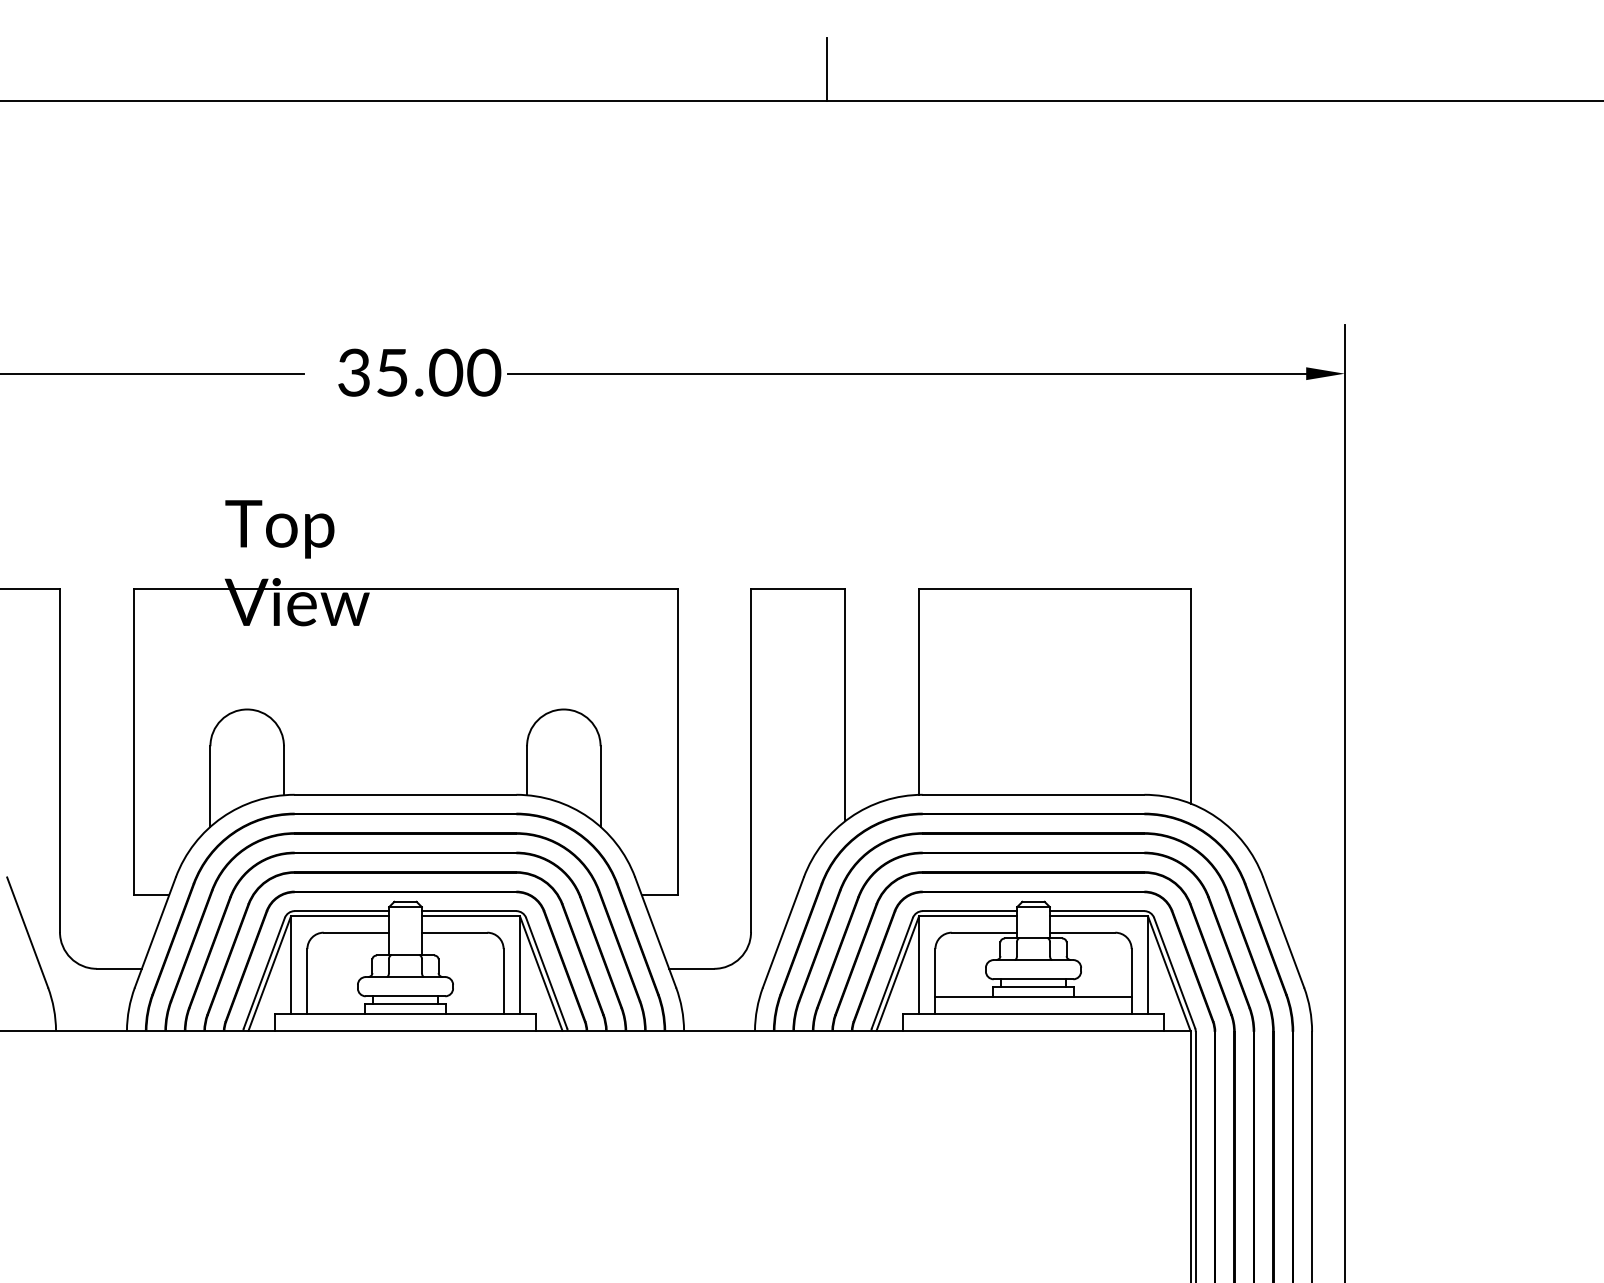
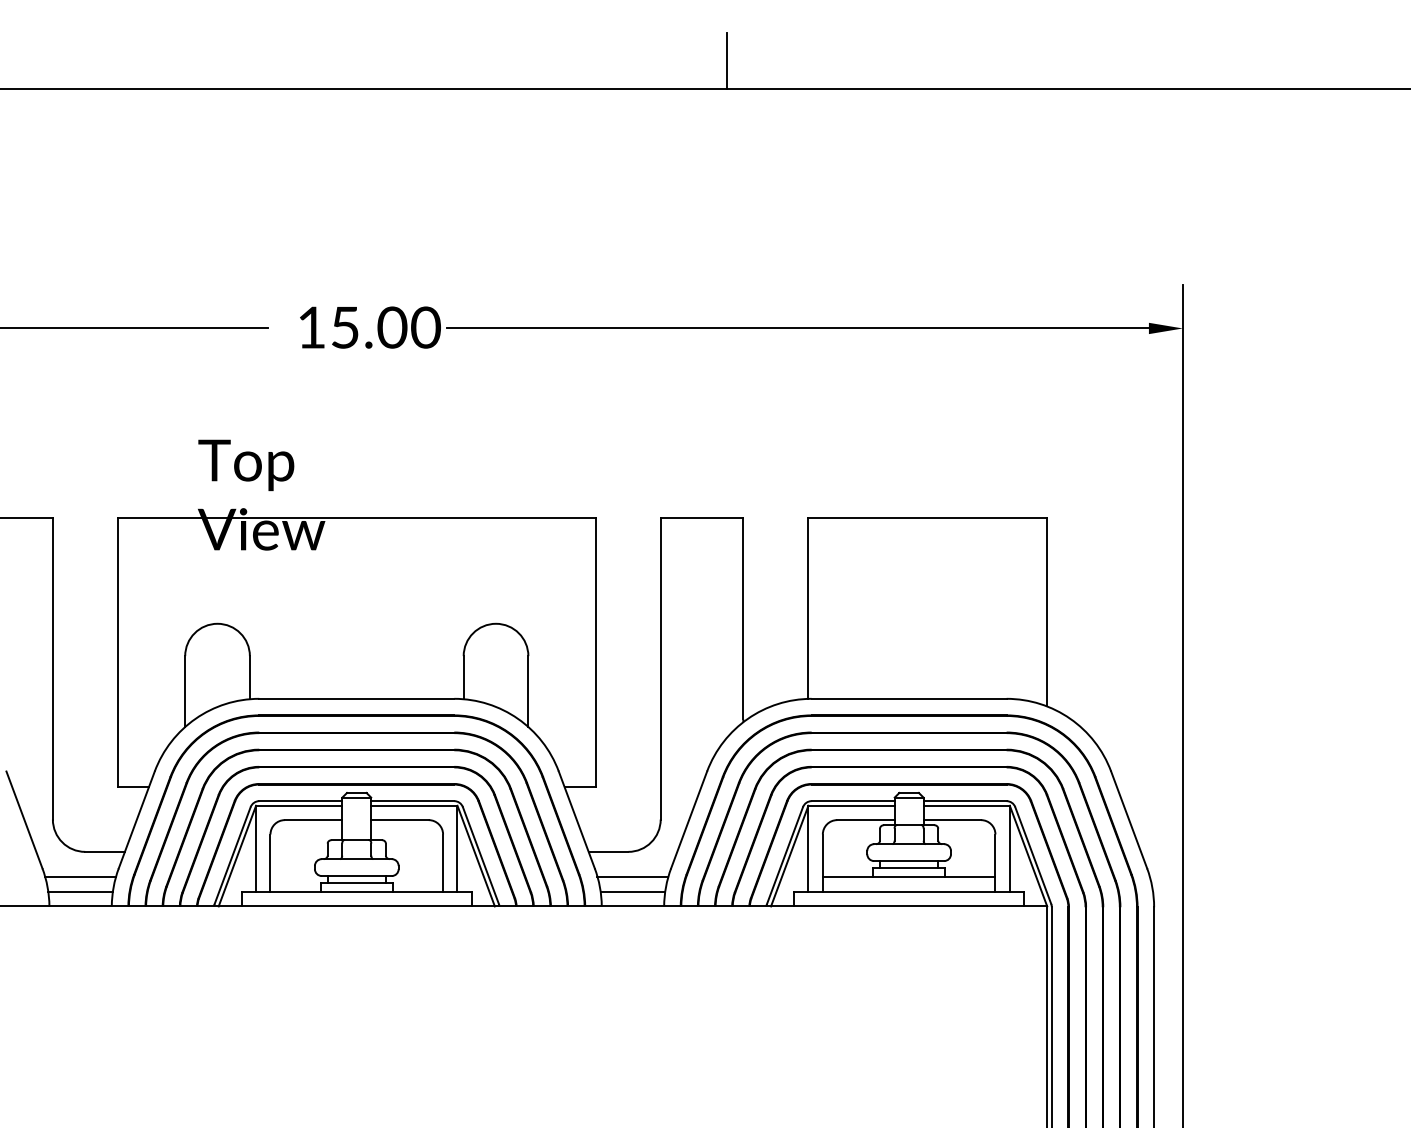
text: (353, 372) -> (311, 327), 35.00 -> 15.00
line: (91, 996) -> (80, 876), added
line: (719, 996) -> (632, 876), added
line: (91, 1014) -> (80, 892), added
line: (719, 1014) -> (632, 892), added

